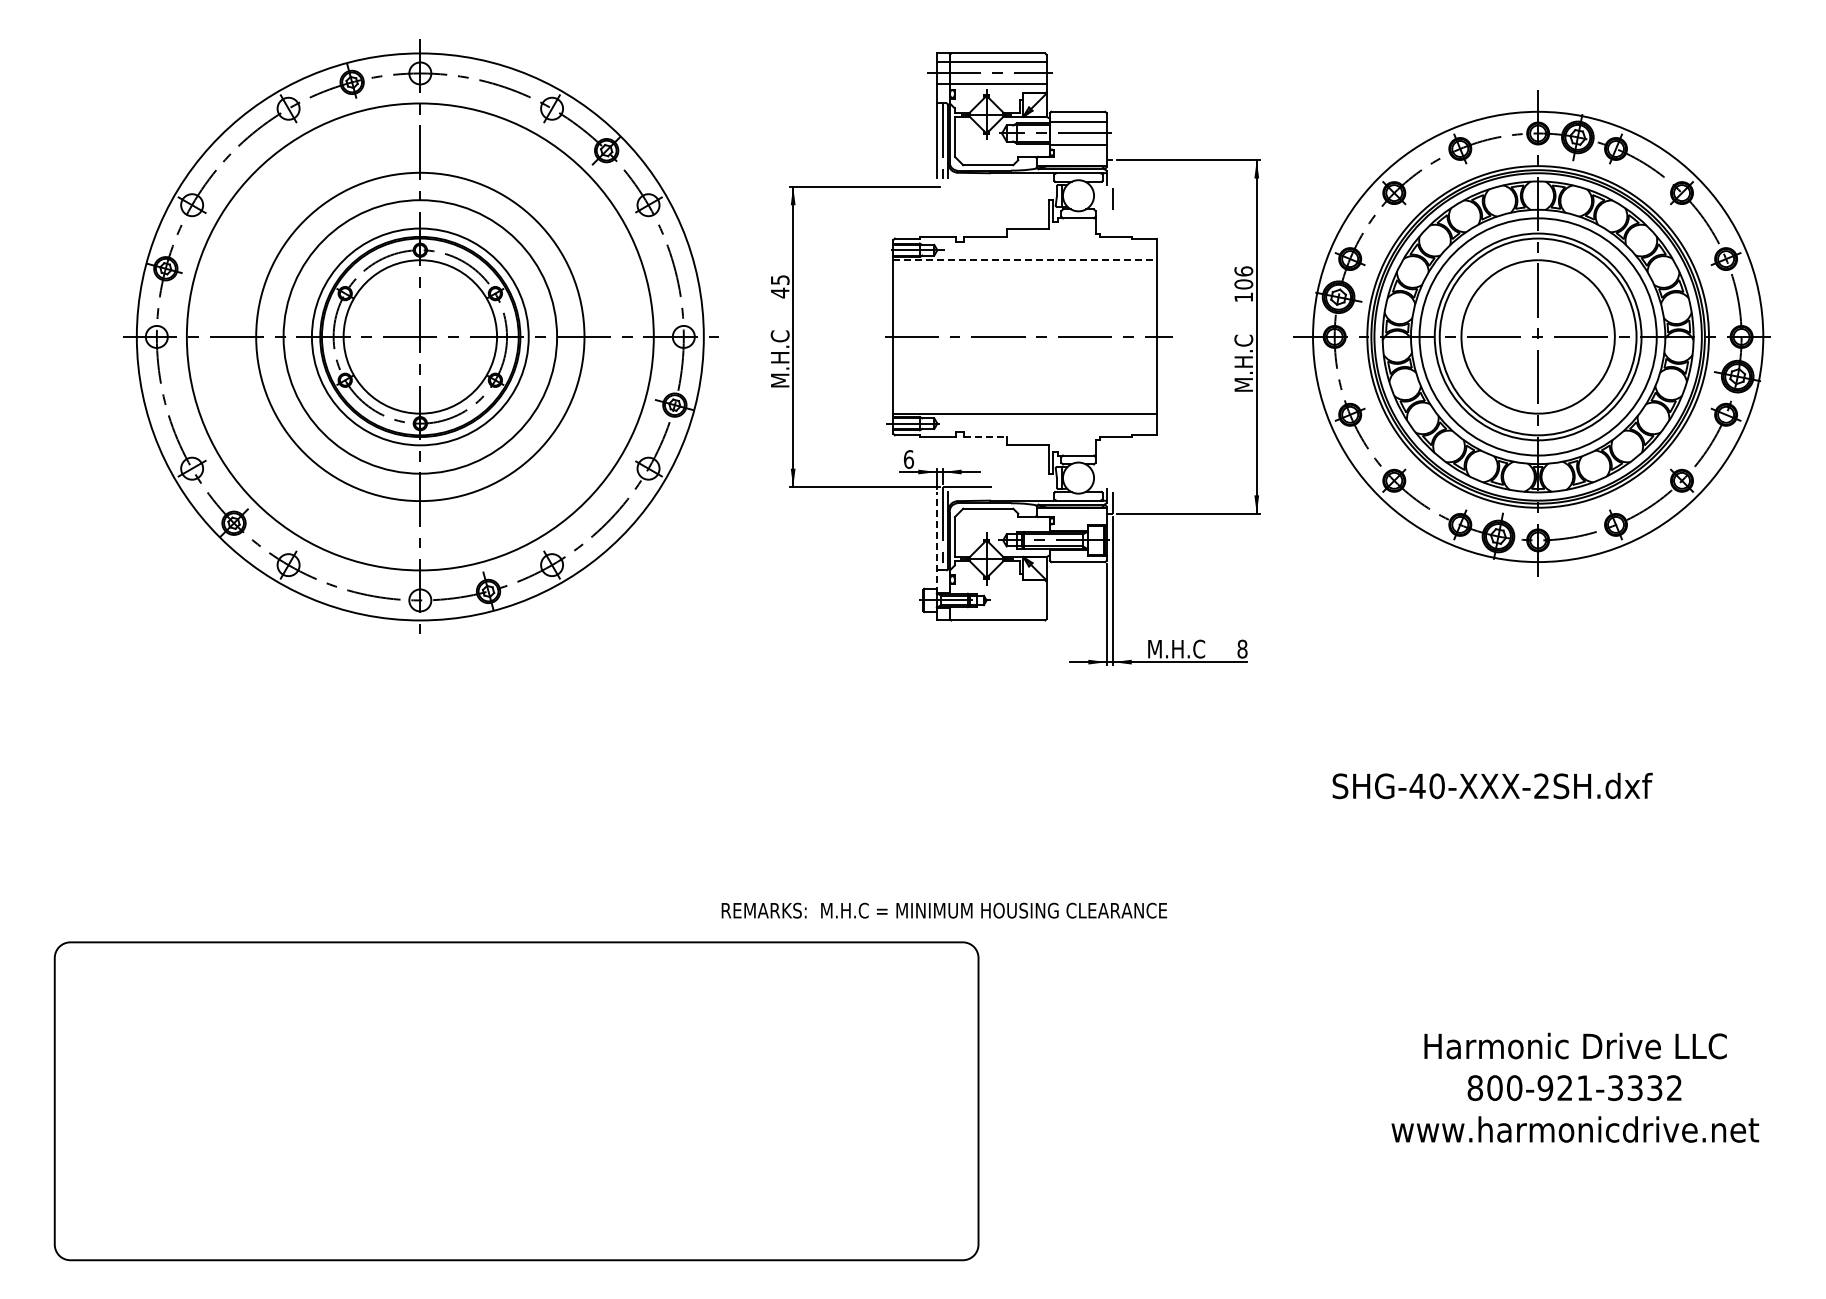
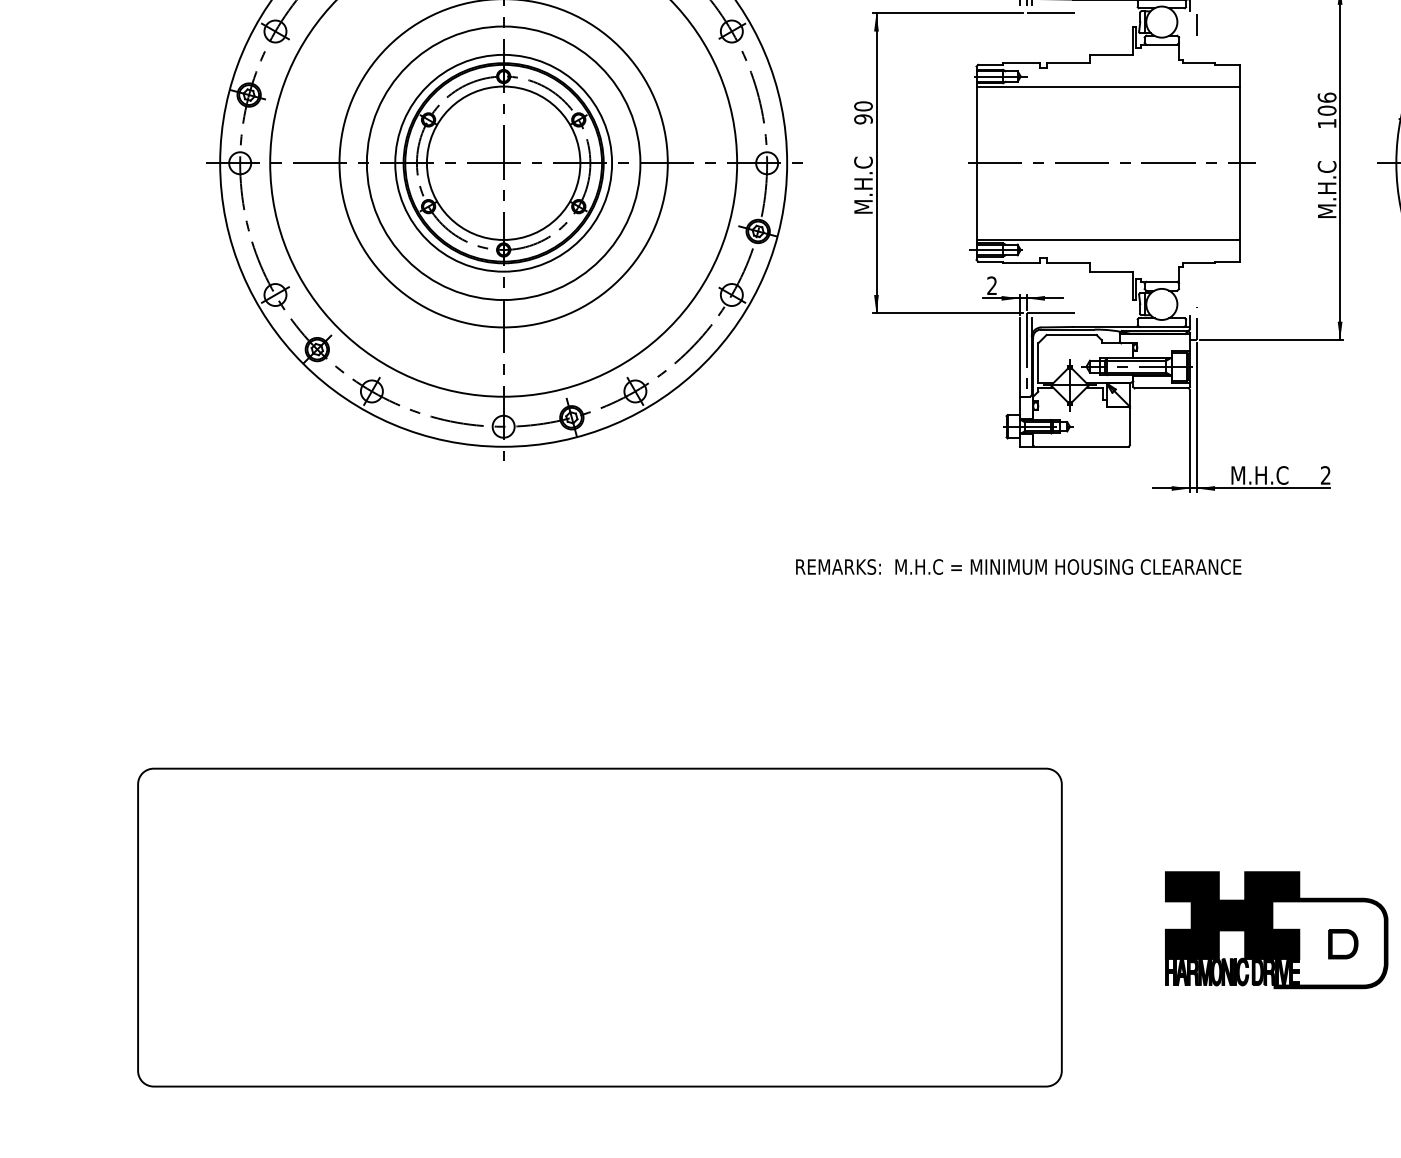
line: (967, 186) -> (1050, 12), added
line: (1024, 260) -> (1107, 86), dashed -> solid
text: (779, 286) -> (862, 112), 45 -> 90
line: (985, 437) -> (1068, 263), dashed -> solid
text: (908, 459) -> (991, 285), 6 -> 2
line: (936, 542) -> (1019, 368), dashed -> solid
text: (1242, 648) -> (1325, 474), 8 -> 2
text: (944, 910) -> (1018, 566), moved
part: (1192, 1103) -> (1275, 929), added

